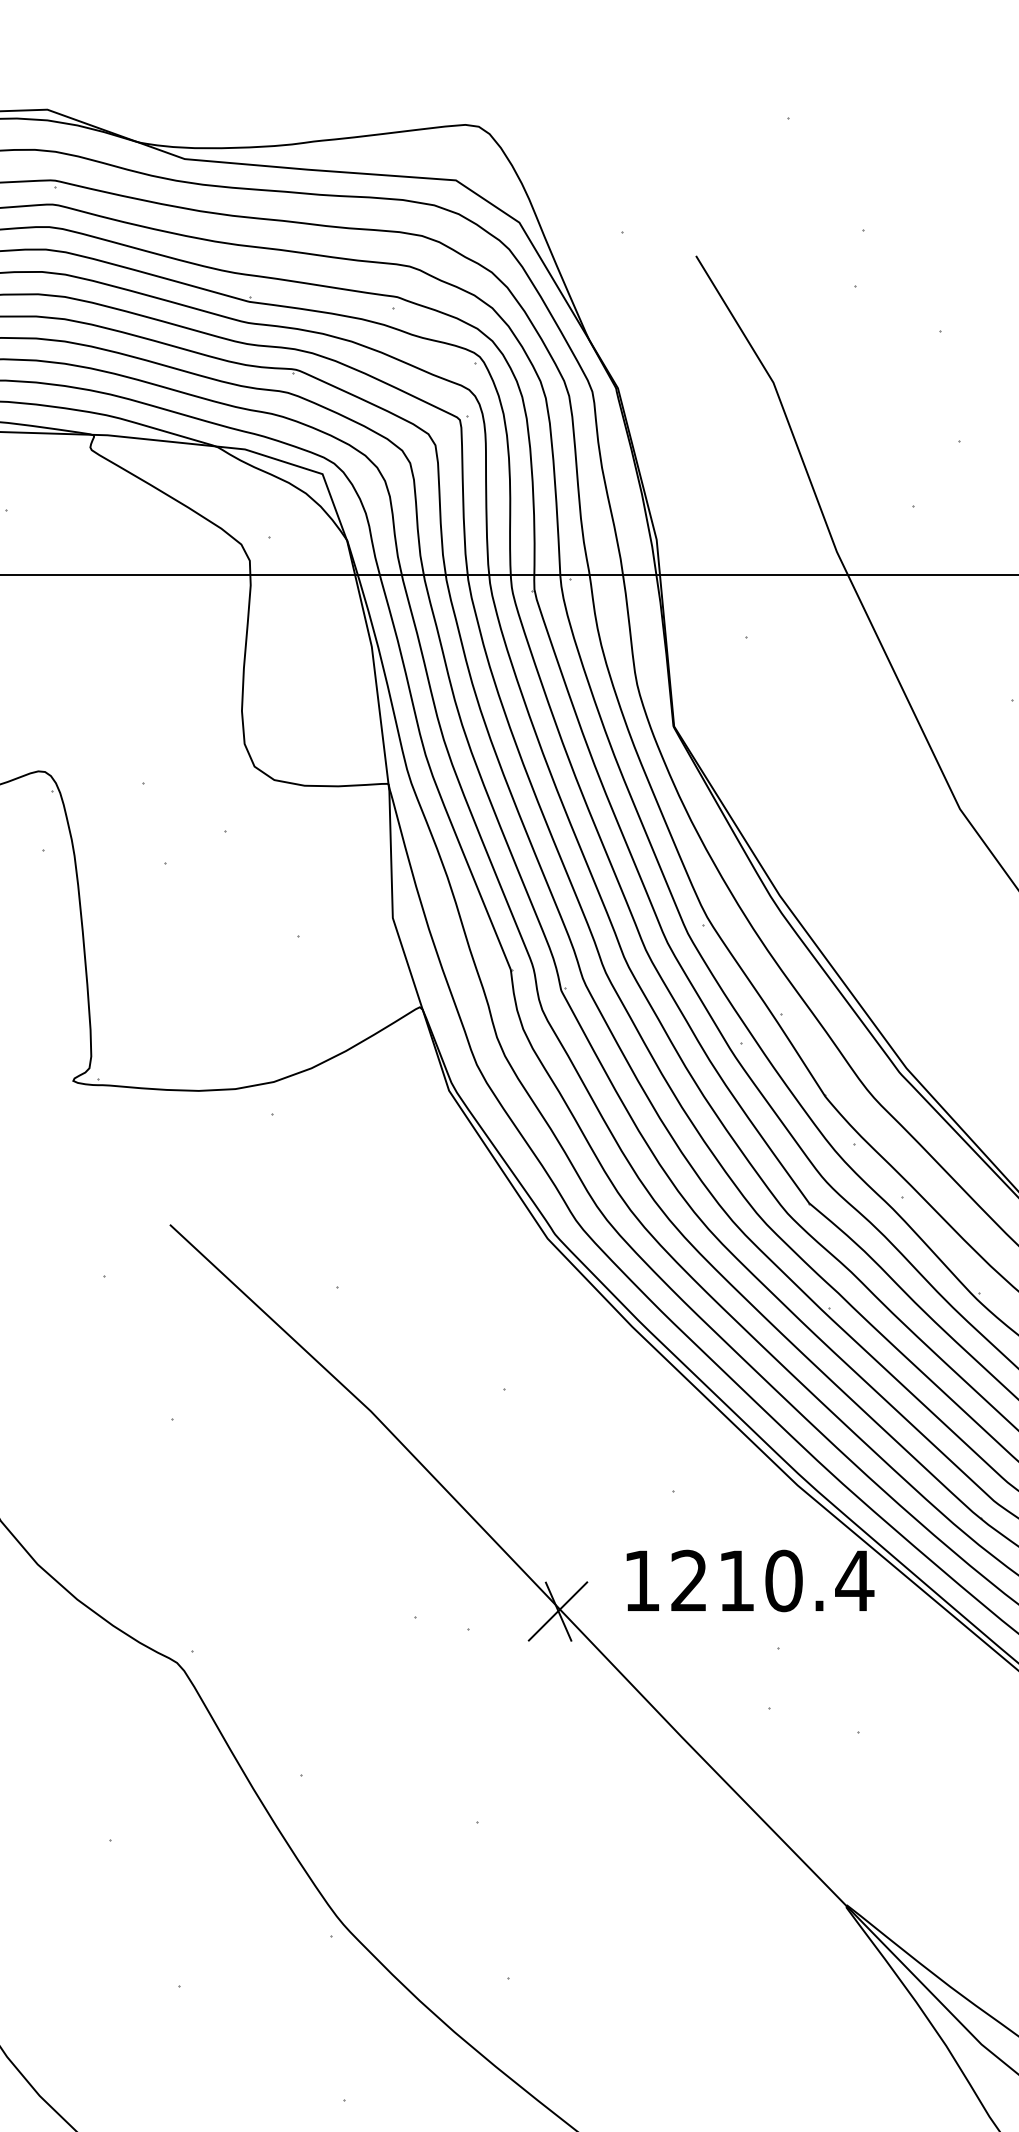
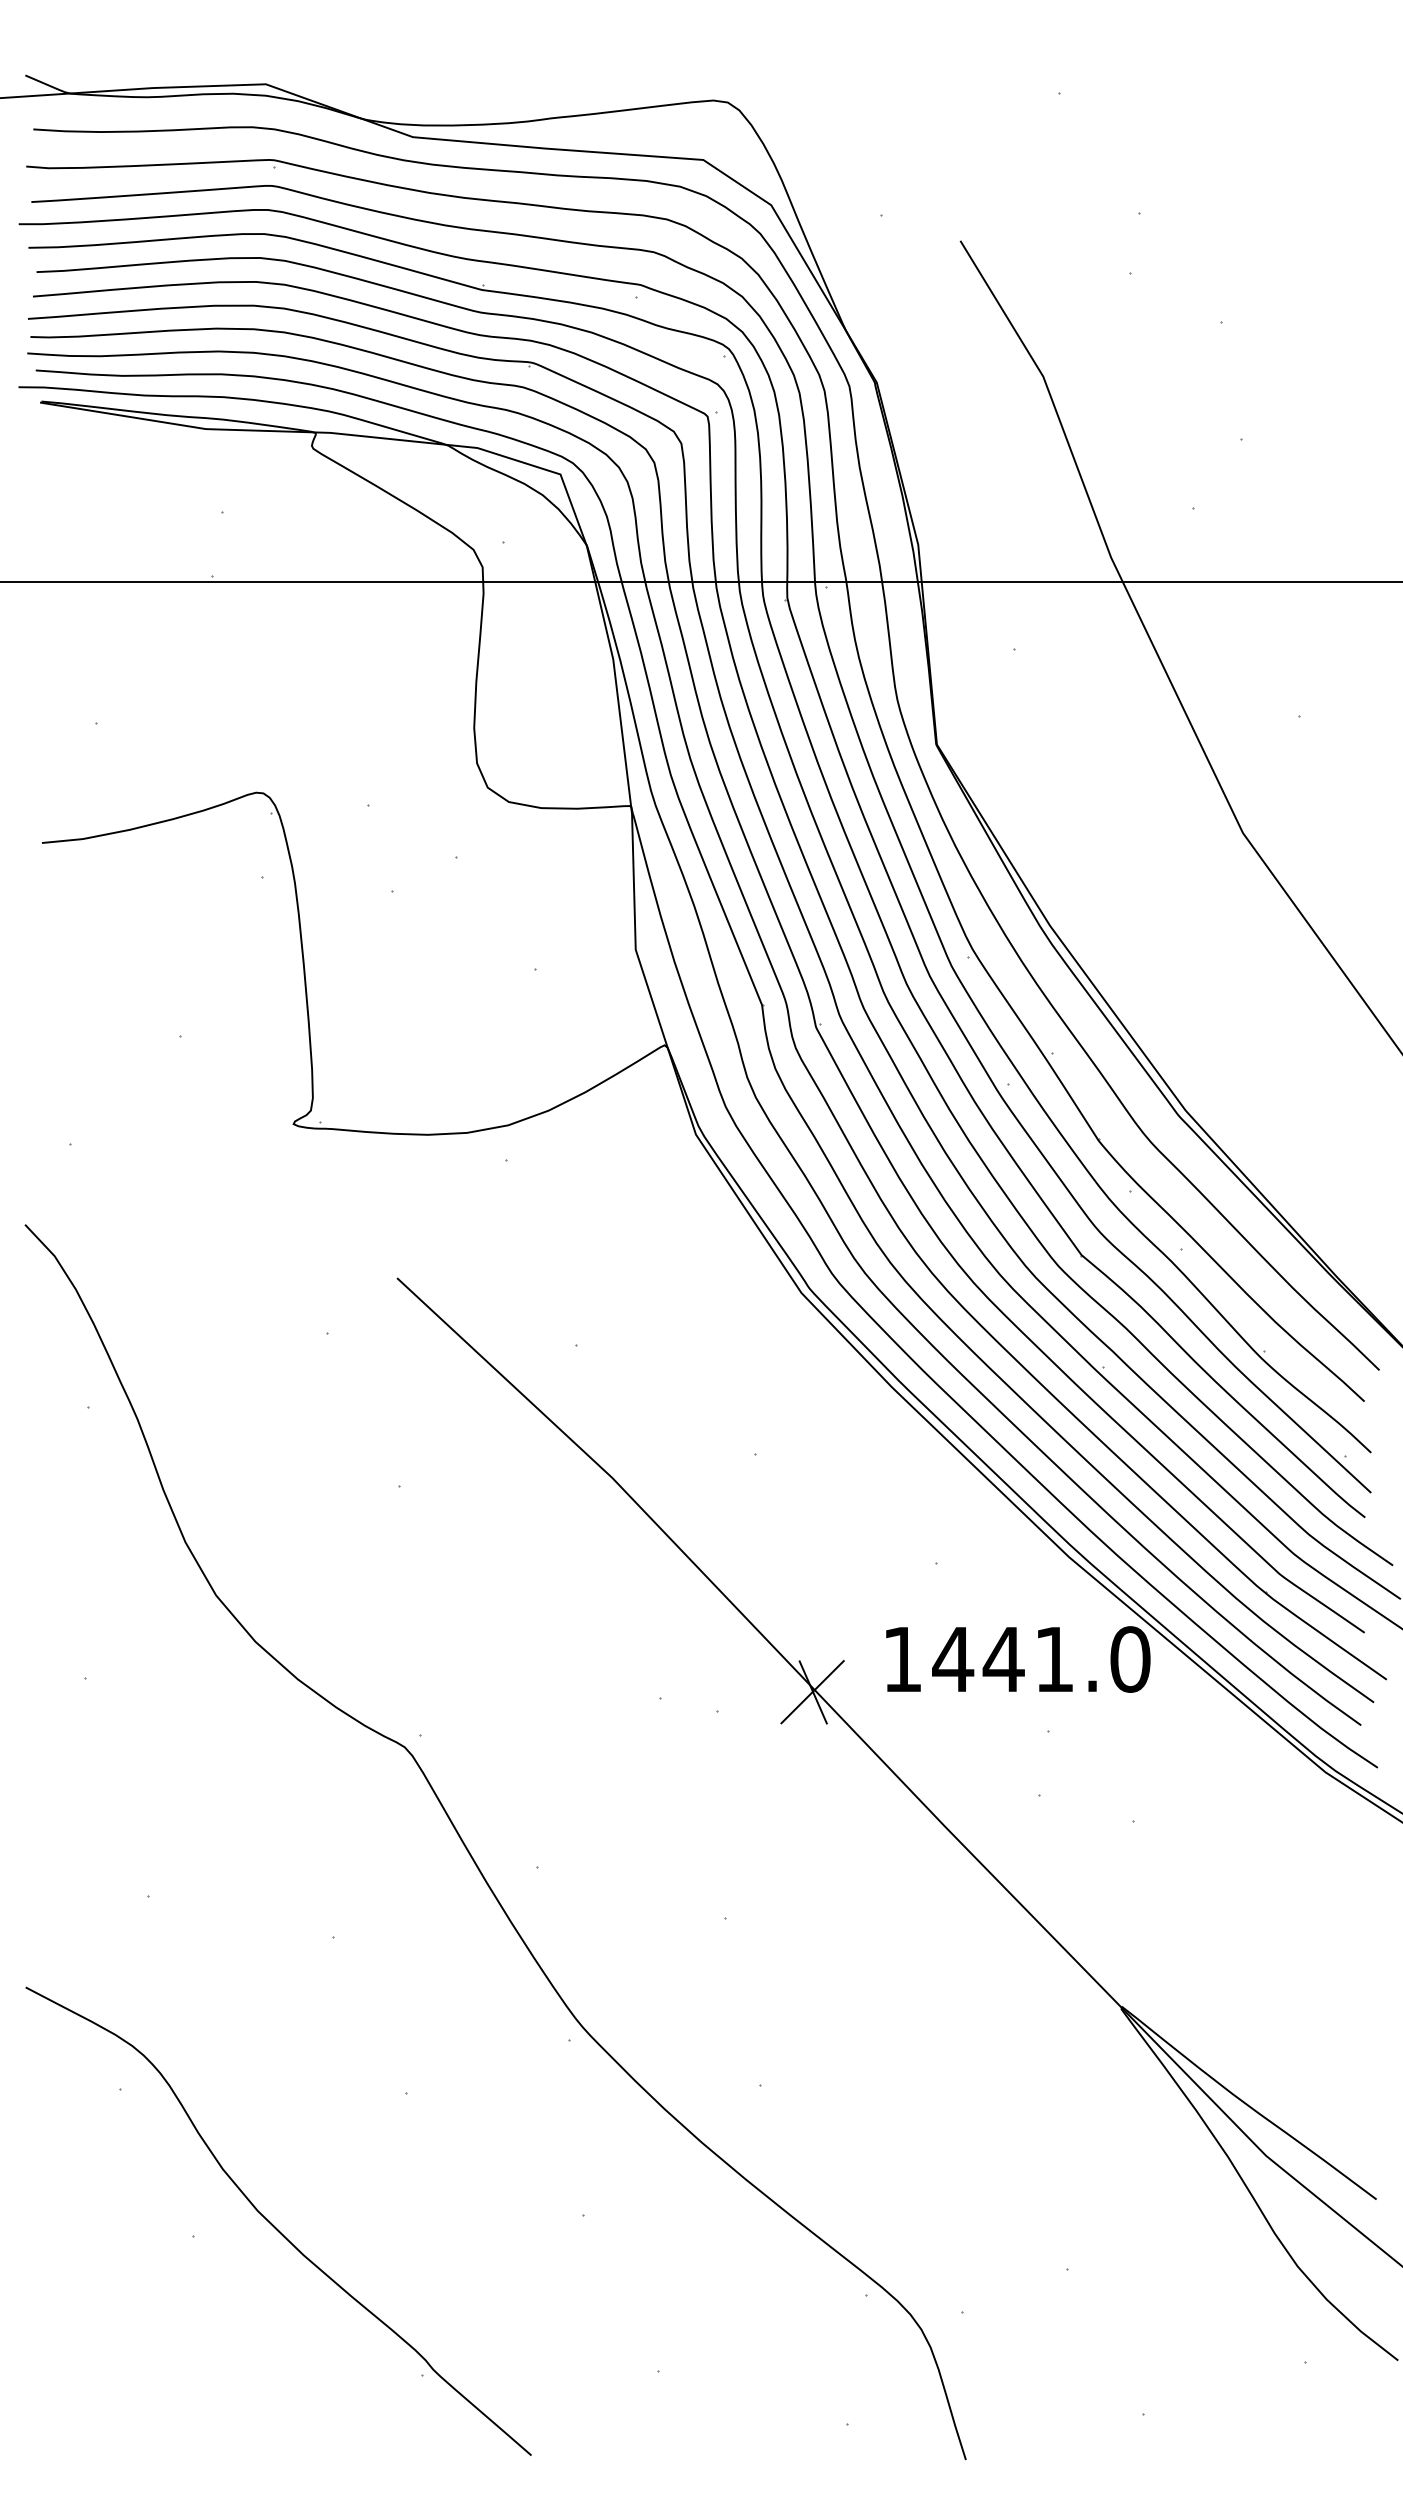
text: (771, 1580) -> (1041, 1659), 1210.4 -> 1441.0

